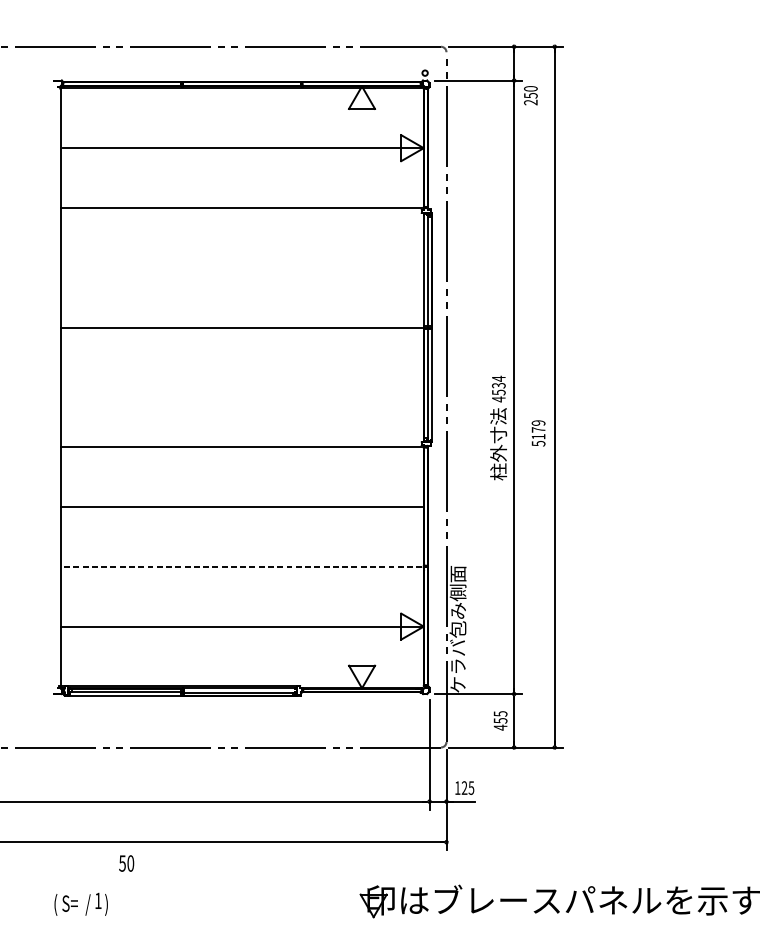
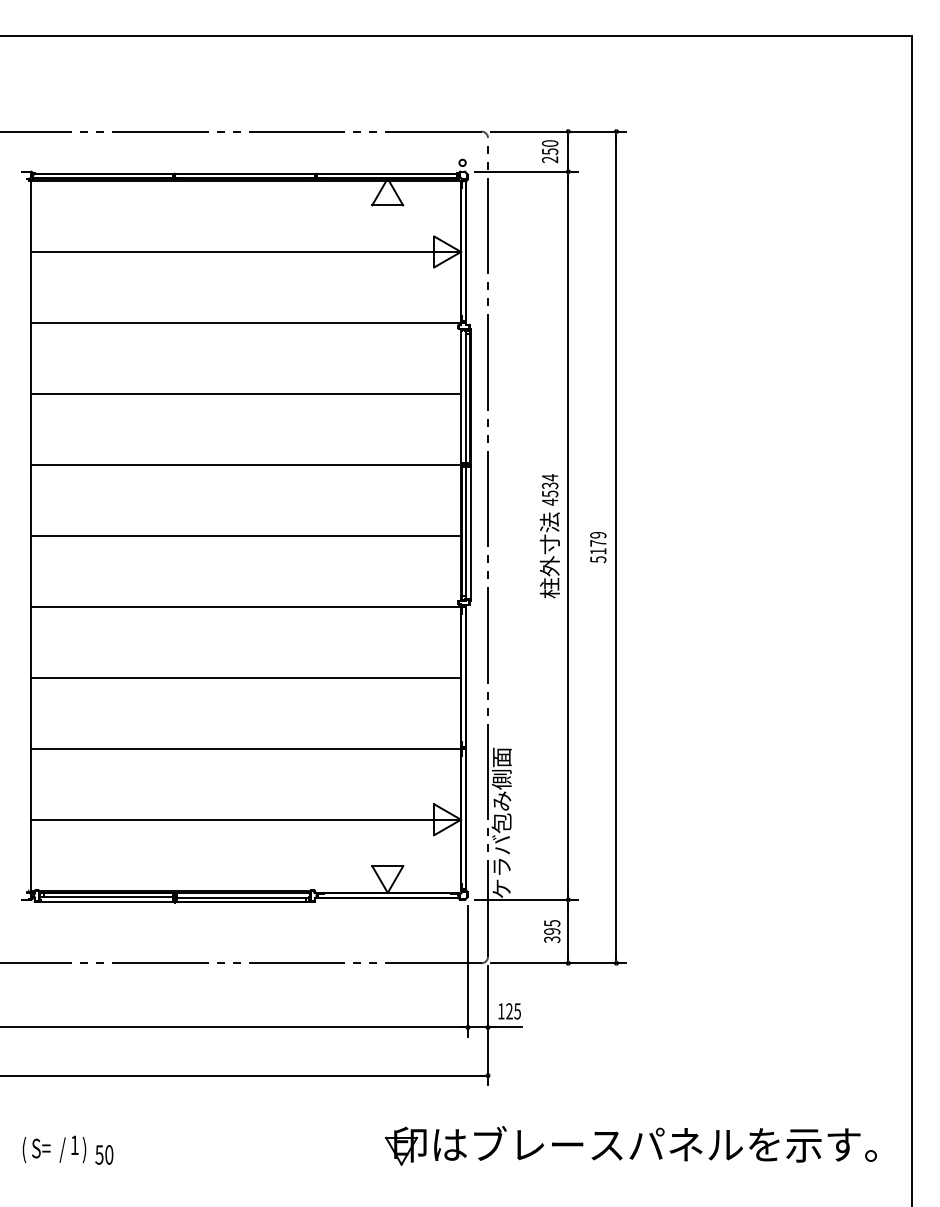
text: (530, 95) -> (549, 151), moved
line: (242, 267) -> (245, 393), added
line: (242, 387) -> (245, 535), added
text: (498, 428) -> (549, 536), moved
text: (538, 433) -> (598, 547), moved
line: (241, 566) -> (244, 748), dashed -> solid
text: (500, 724) -> (552, 935), 455 -> 395
text: (126, 863) -> (104, 1154), moved

